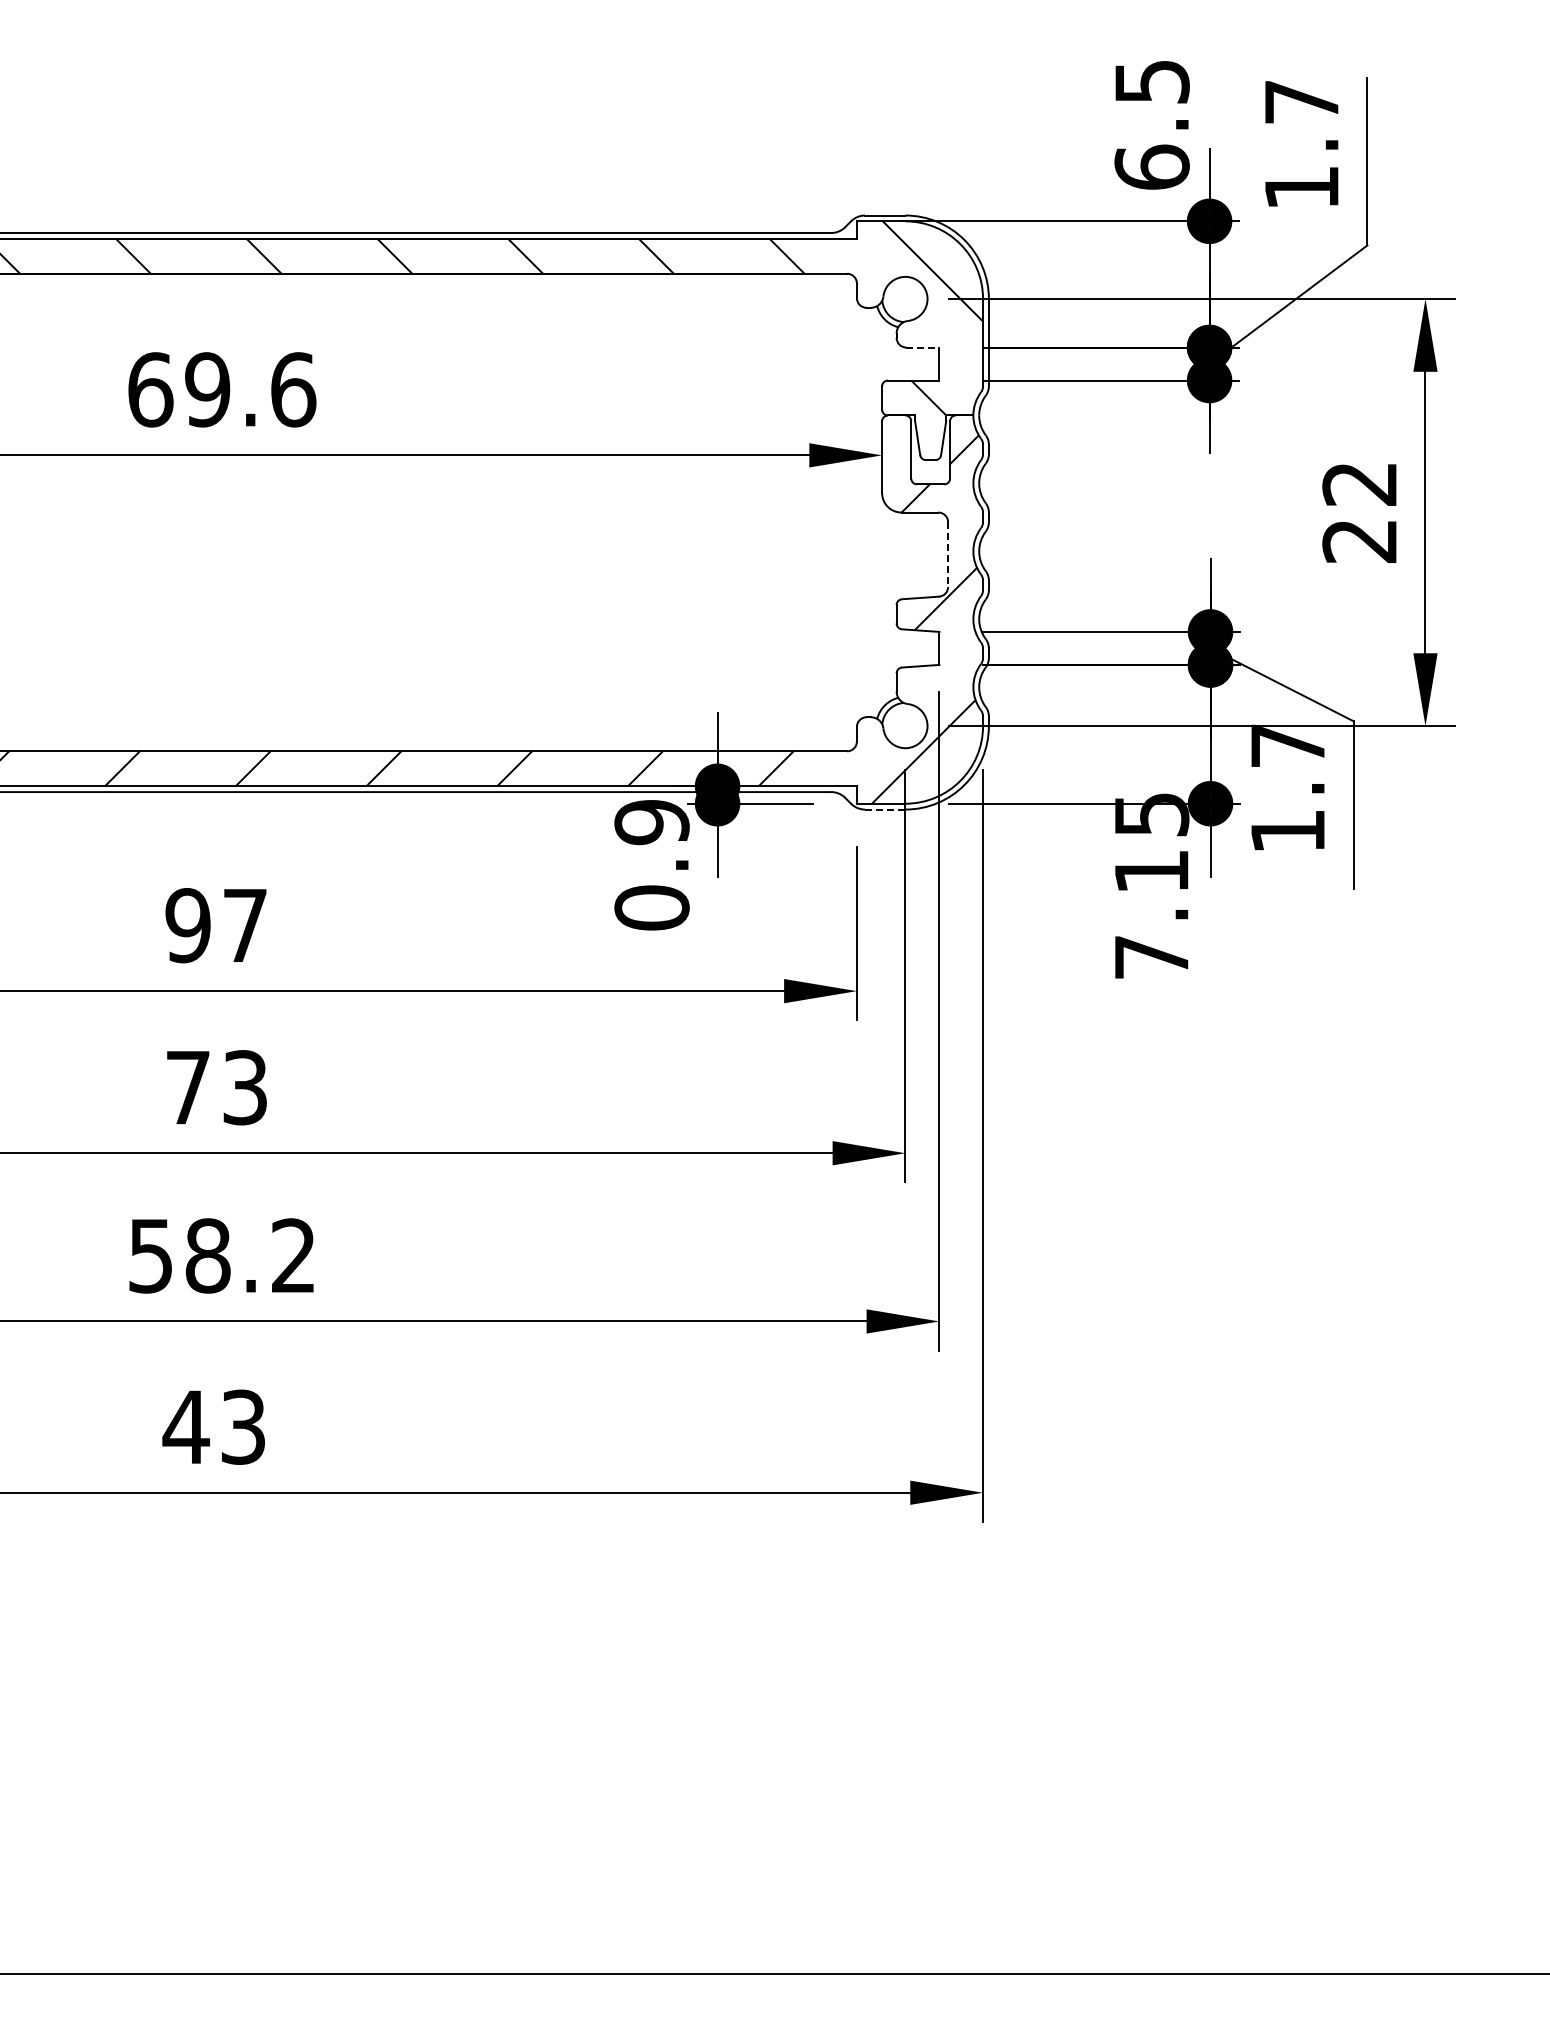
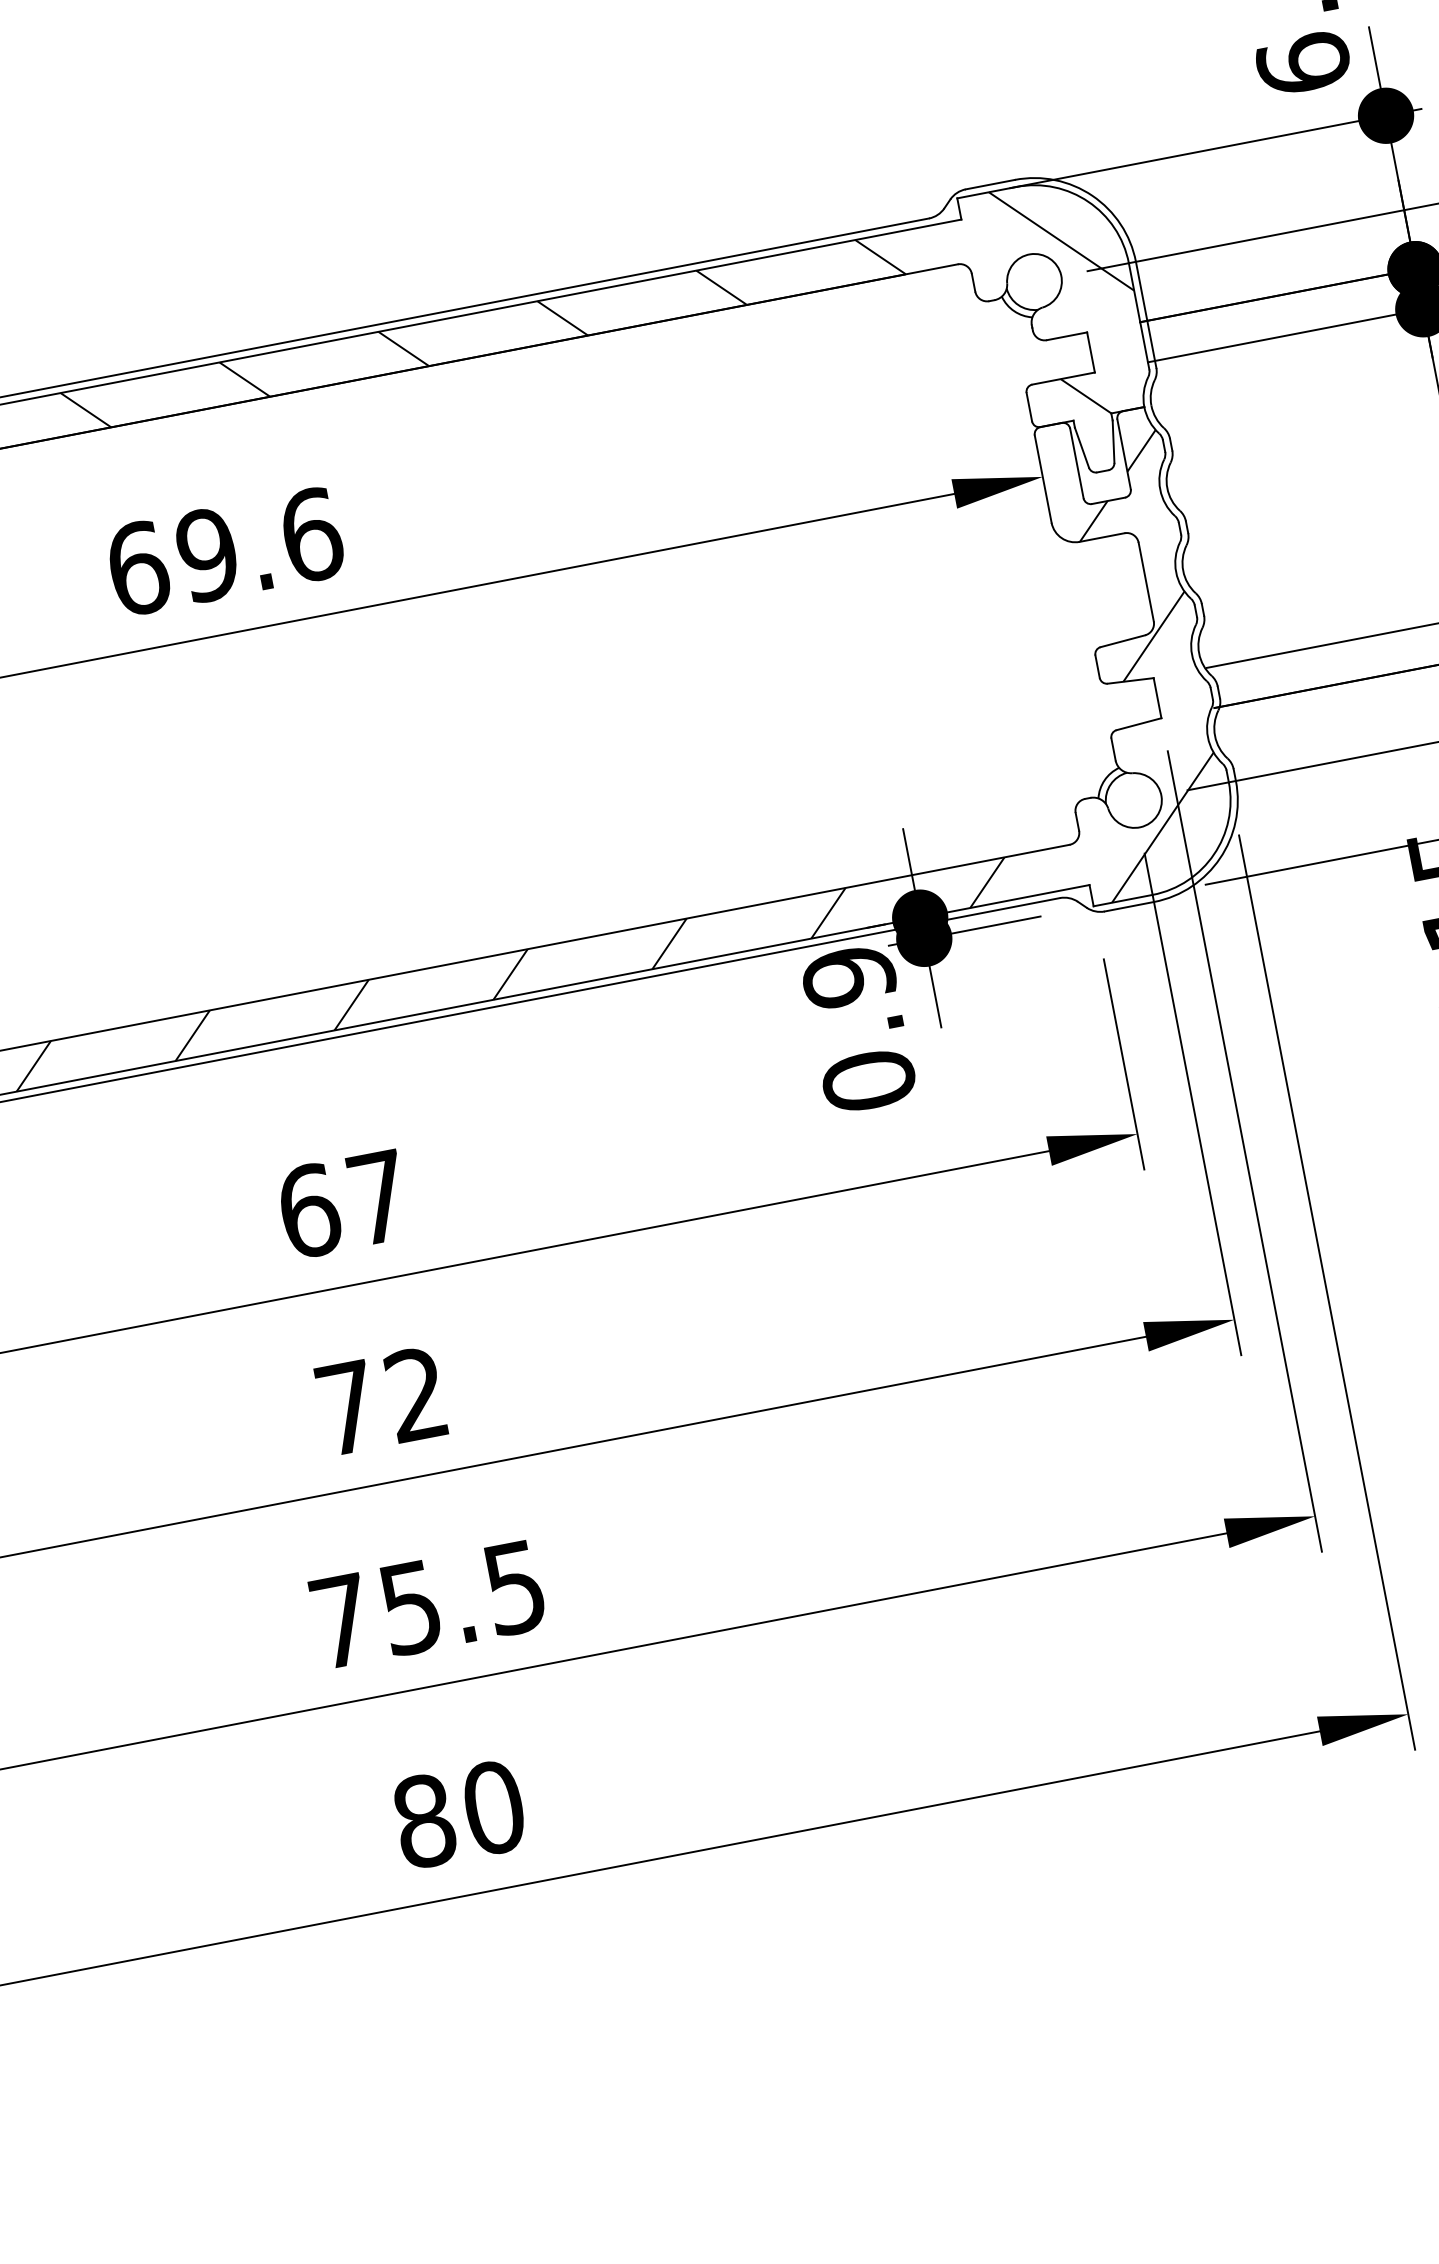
line: (922, 347) -> (1066, 336), dashed -> solid
line: (948, 555) -> (1146, 583), dashed -> solid
line: (885, 809) -> (1129, 906), dashed -> solid
text: (188, 925) -> (309, 1210), 97 -> 67
text: (244, 1087) -> (415, 1394), 73 -> 72
text: (221, 1255) -> (427, 1604), 58.2 -> 75.5
text: (214, 1426) -> (458, 1813), 43 -> 80

